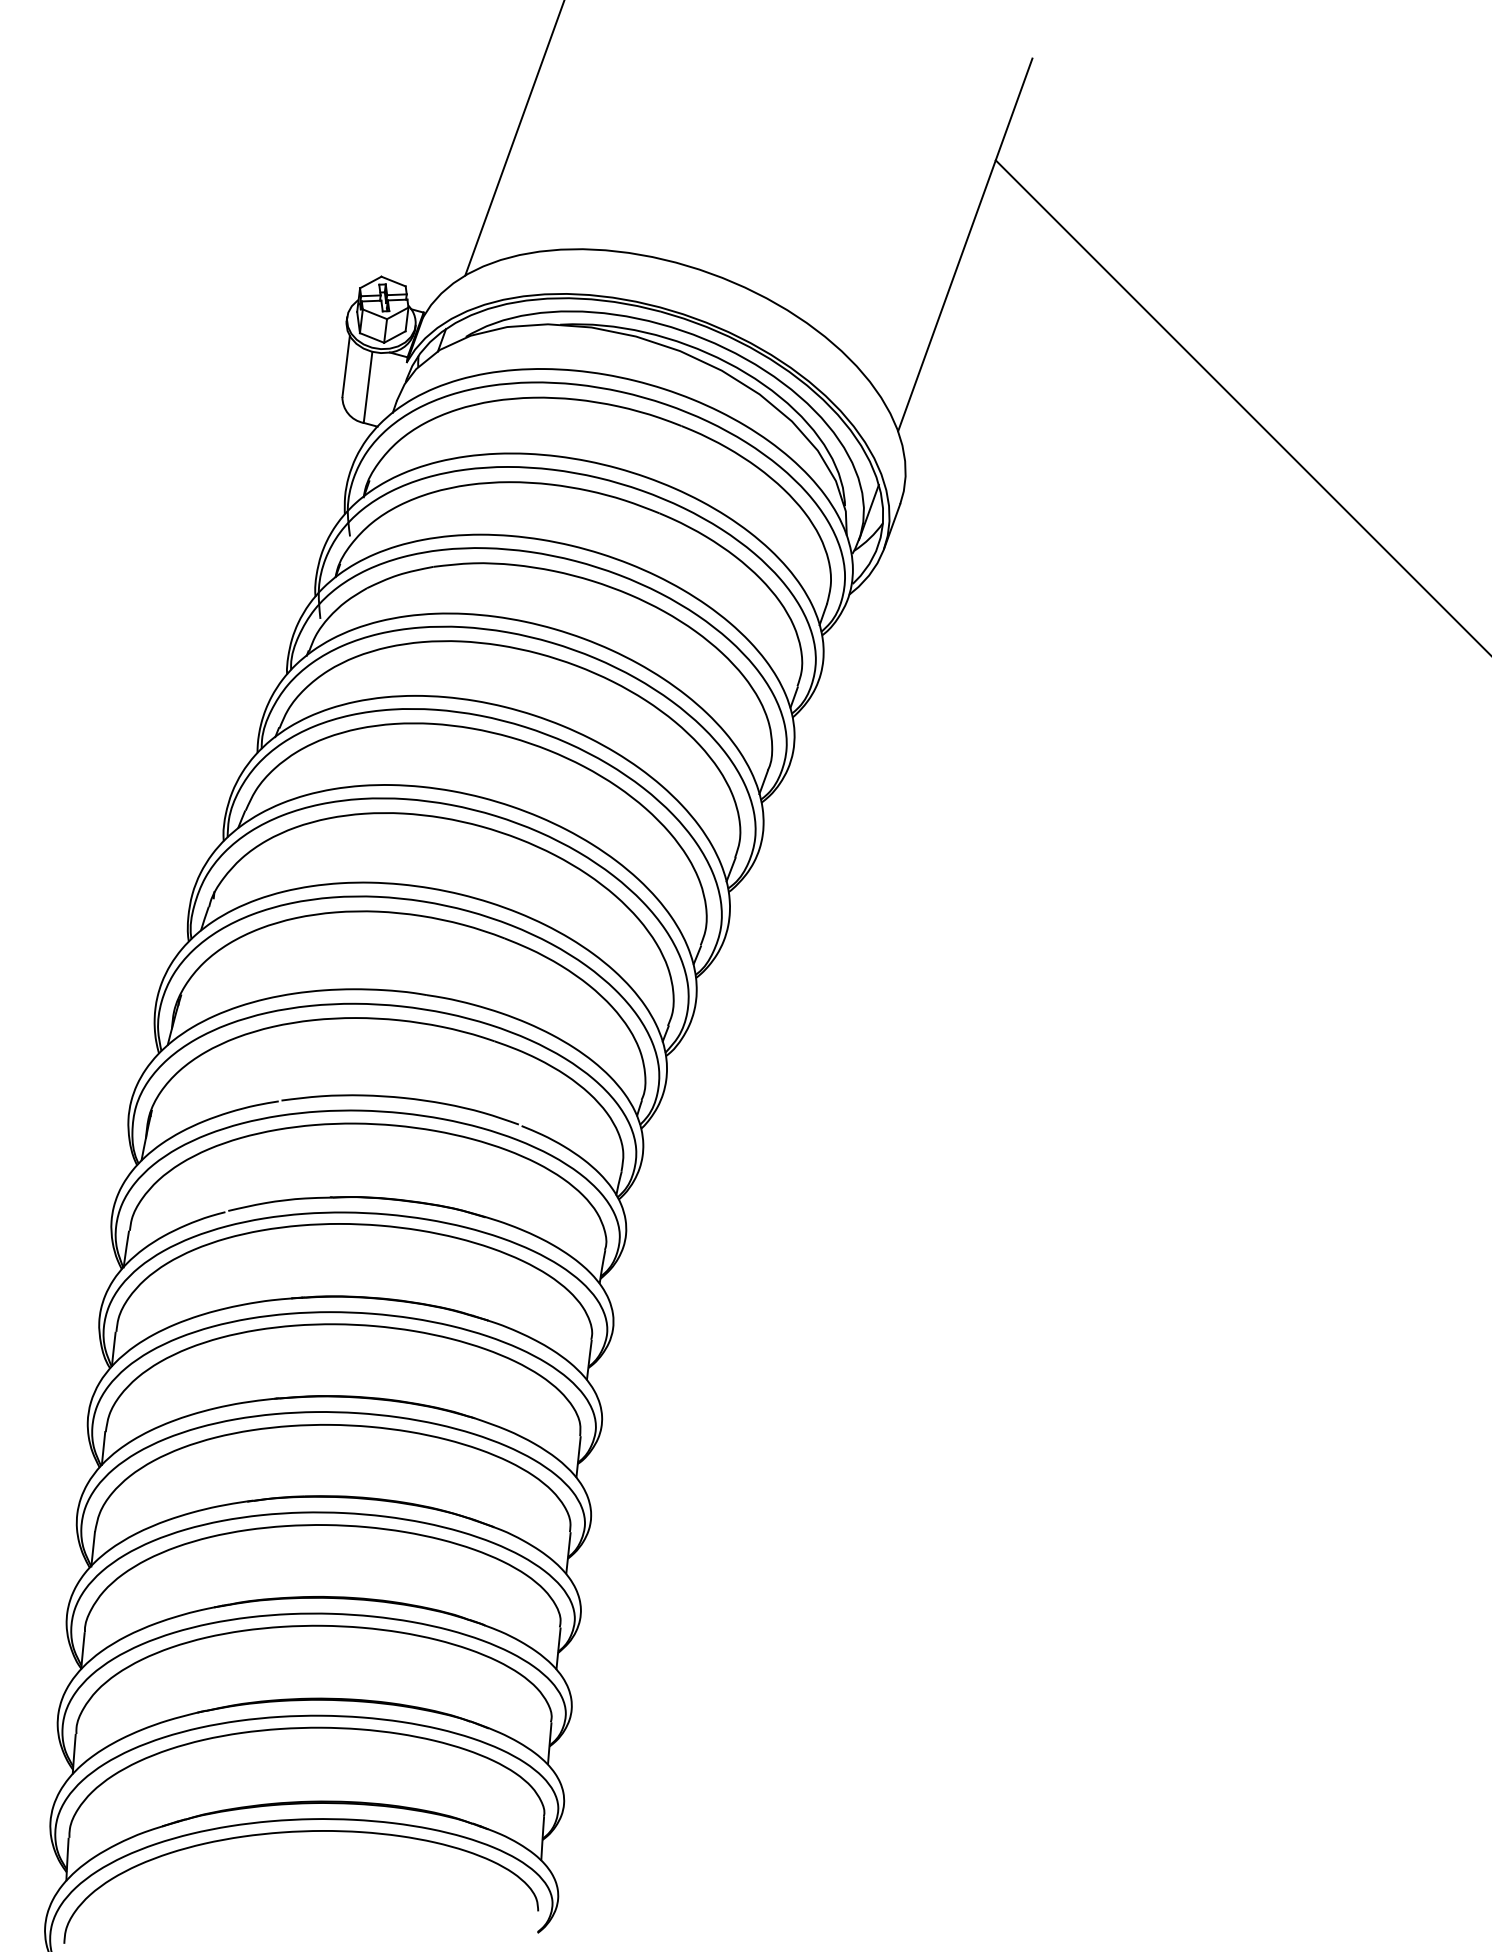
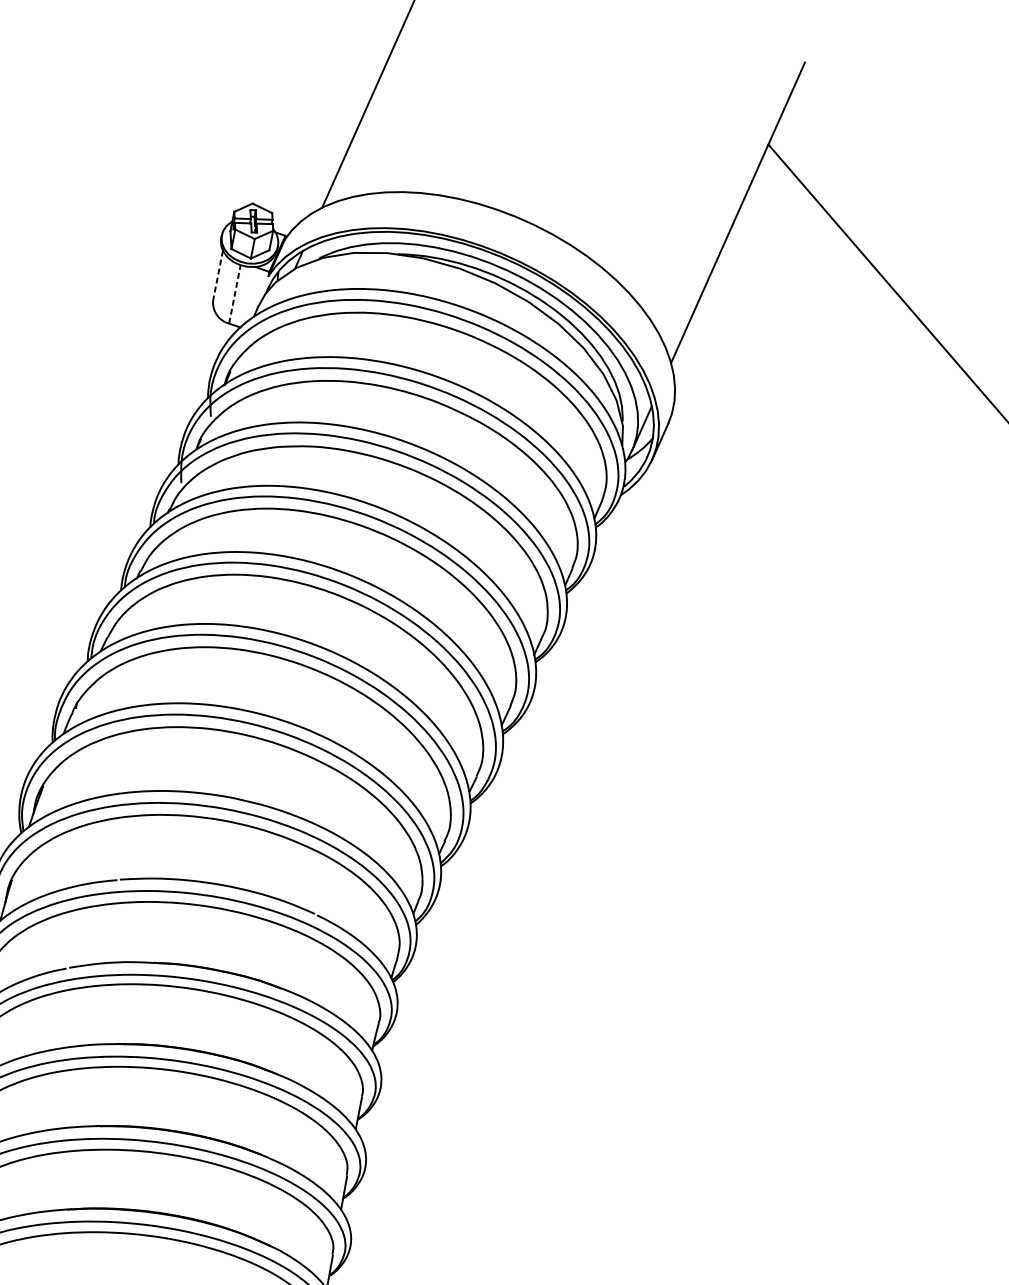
line: (346, 366) -> (218, 275), solid -> dashed
line: (368, 387) -> (235, 294), solid -> dashed

